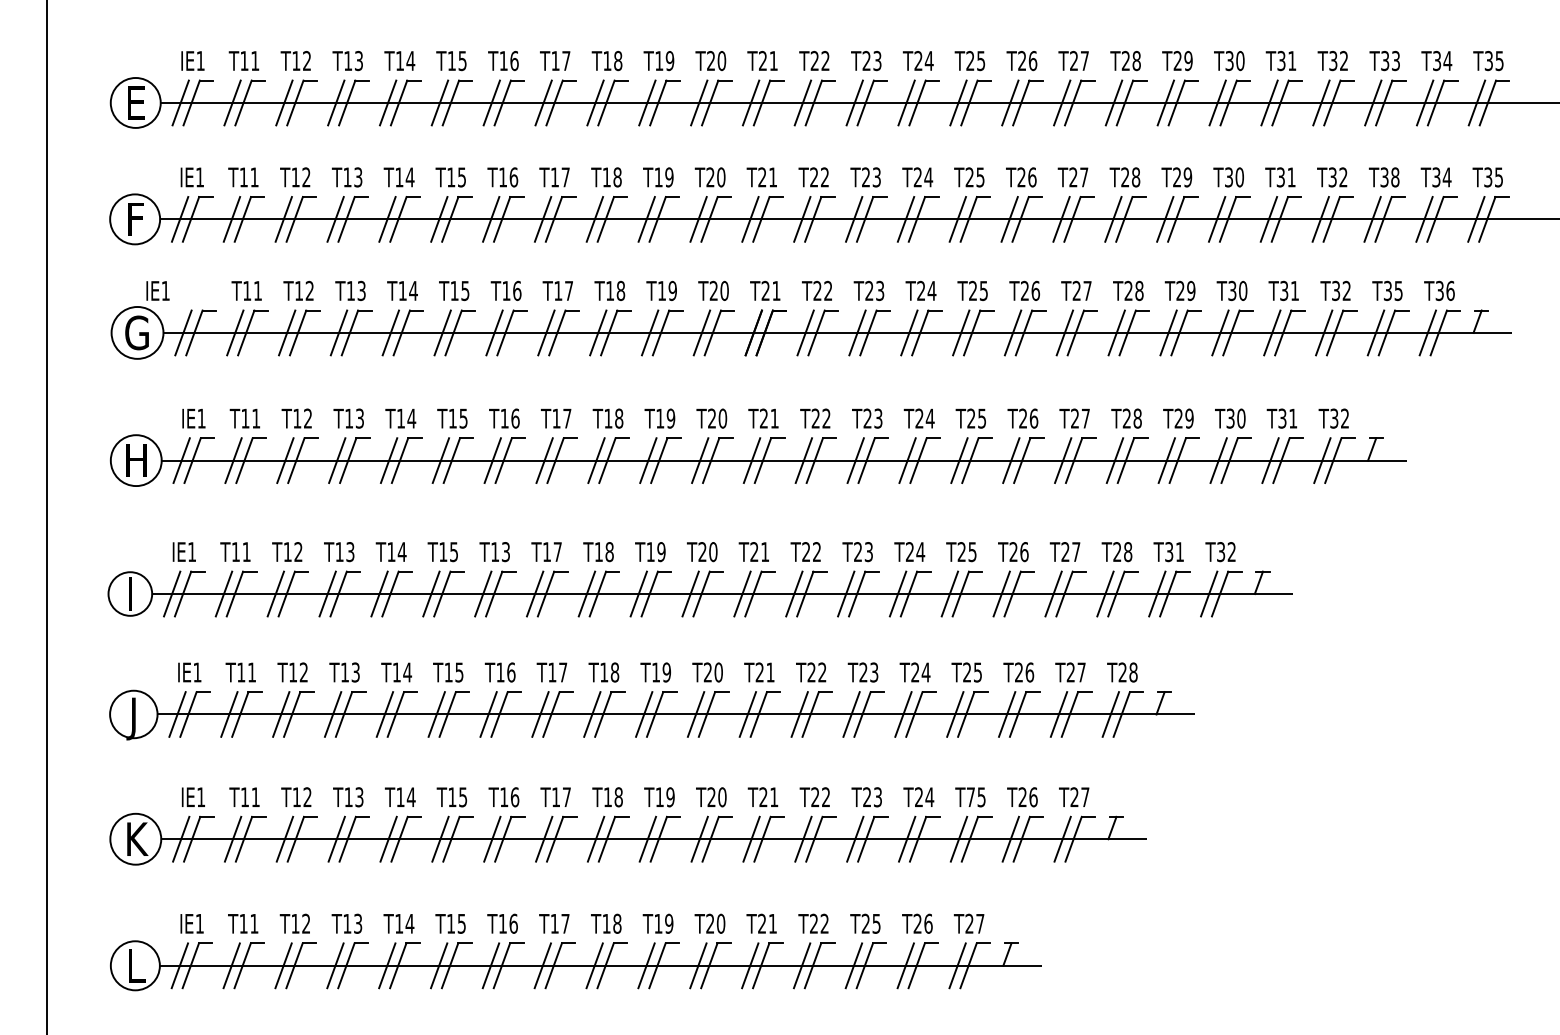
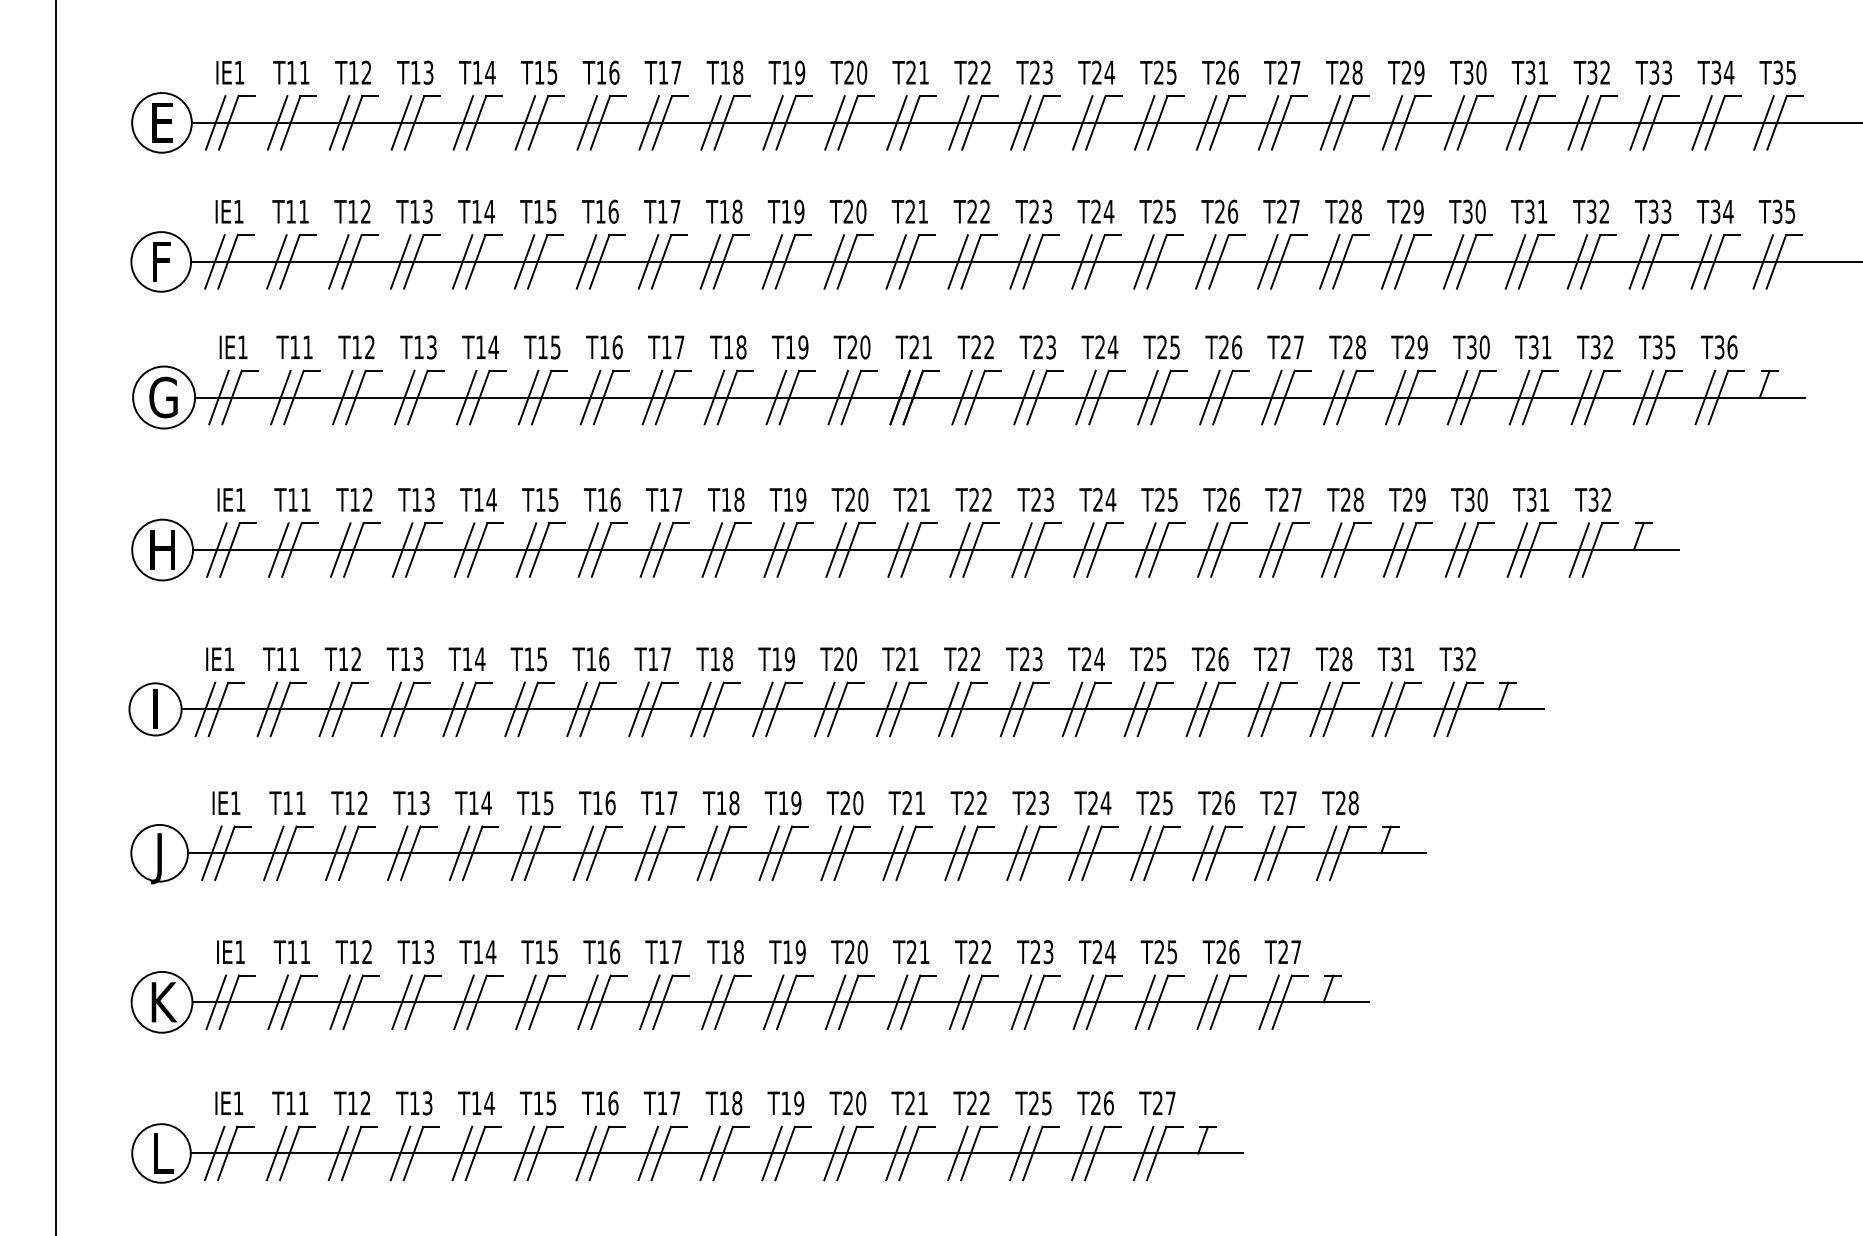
text: (1395, 177) -> (1666, 211), T38 -> T33
text: (157, 291) -> (233, 347), moved
text: (506, 552) -> (604, 659), T13 -> T16
text: (970, 796) -> (1159, 951), T75 -> T25

